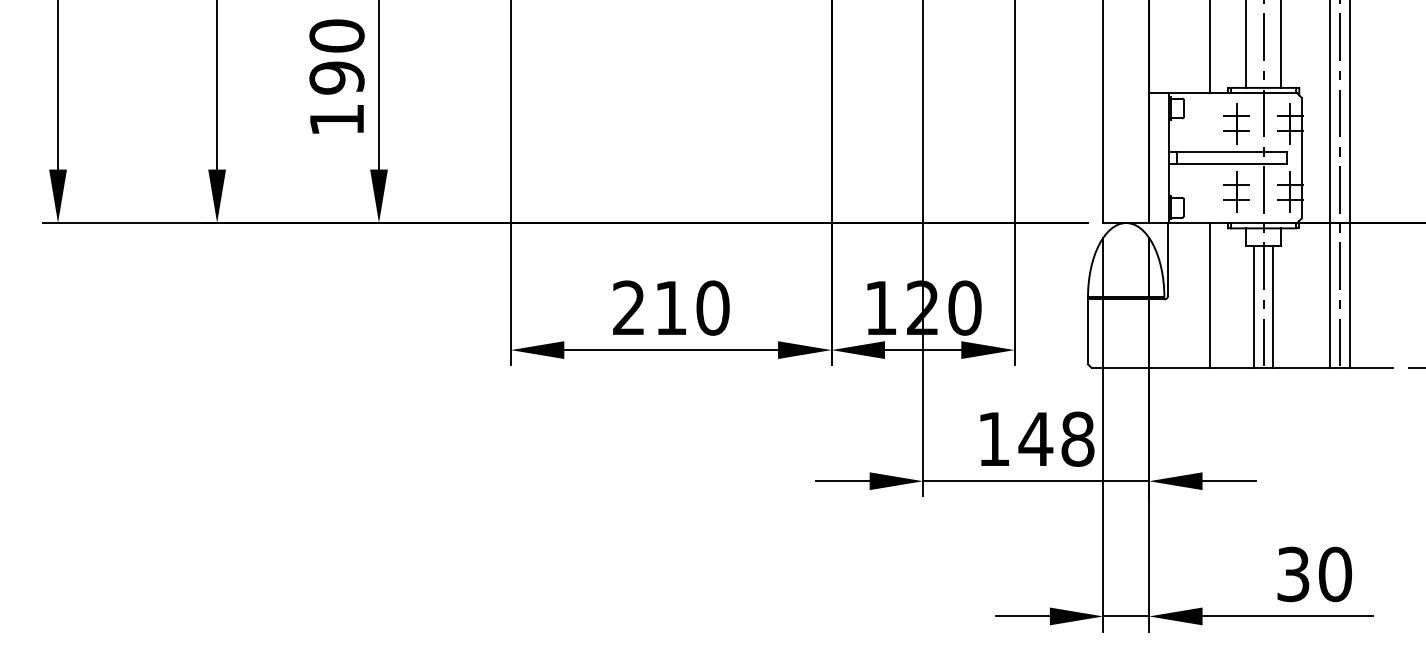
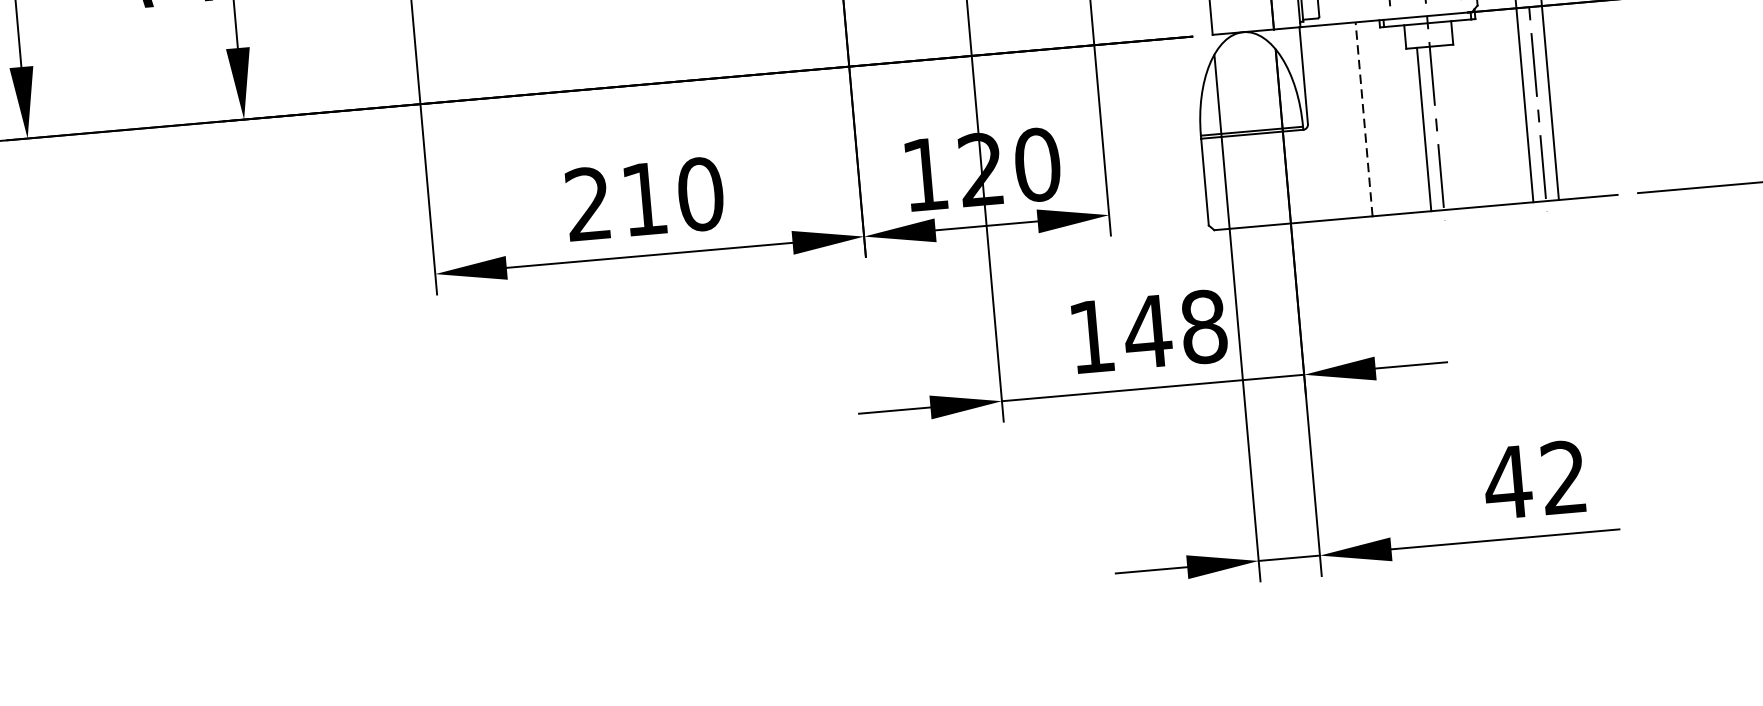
line: (1210, 295) -> (1364, 119), solid -> dashed
line: (1273, 306) -> (1450, 126), removed
text: (1313, 574) -> (1534, 480), 30 -> 42

